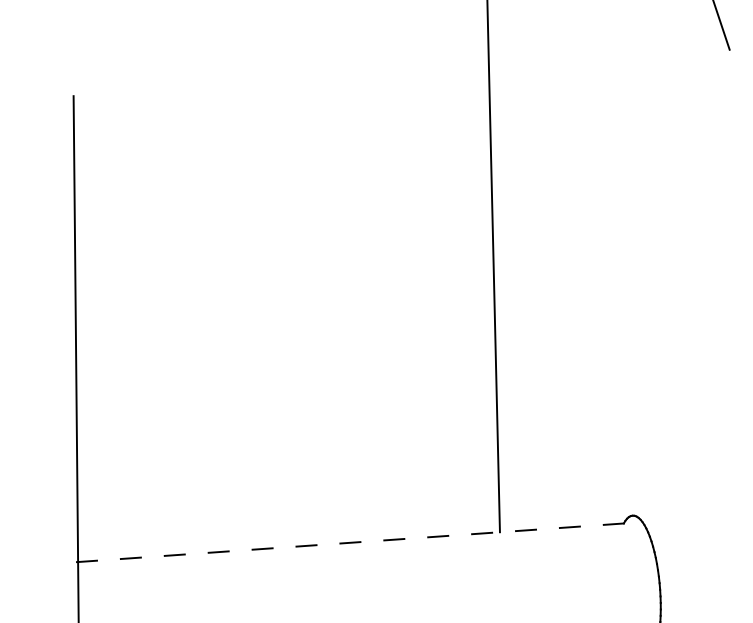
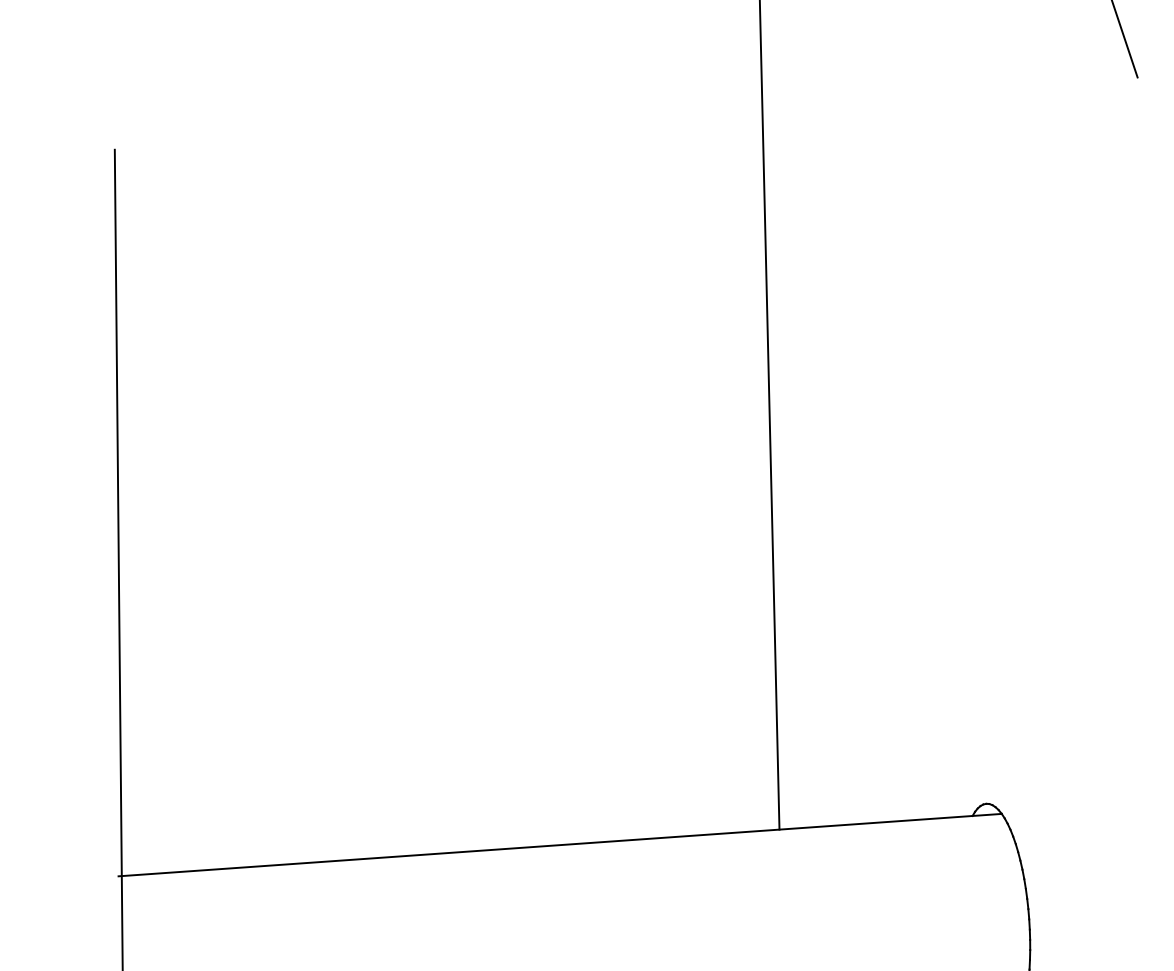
line: (359, 542) -> (560, 845), dashed -> solid

